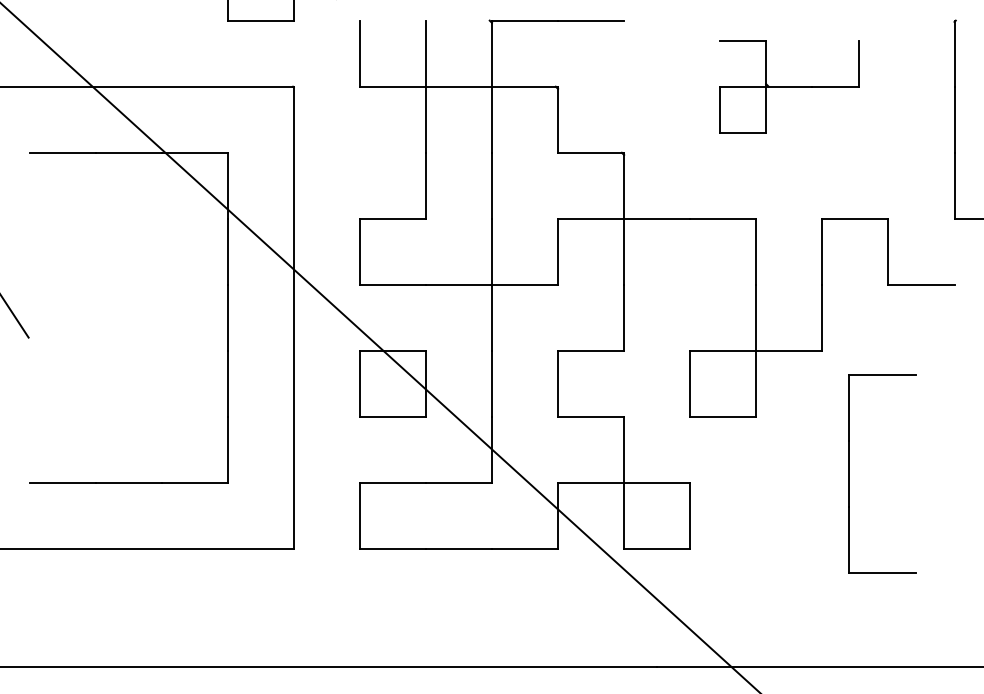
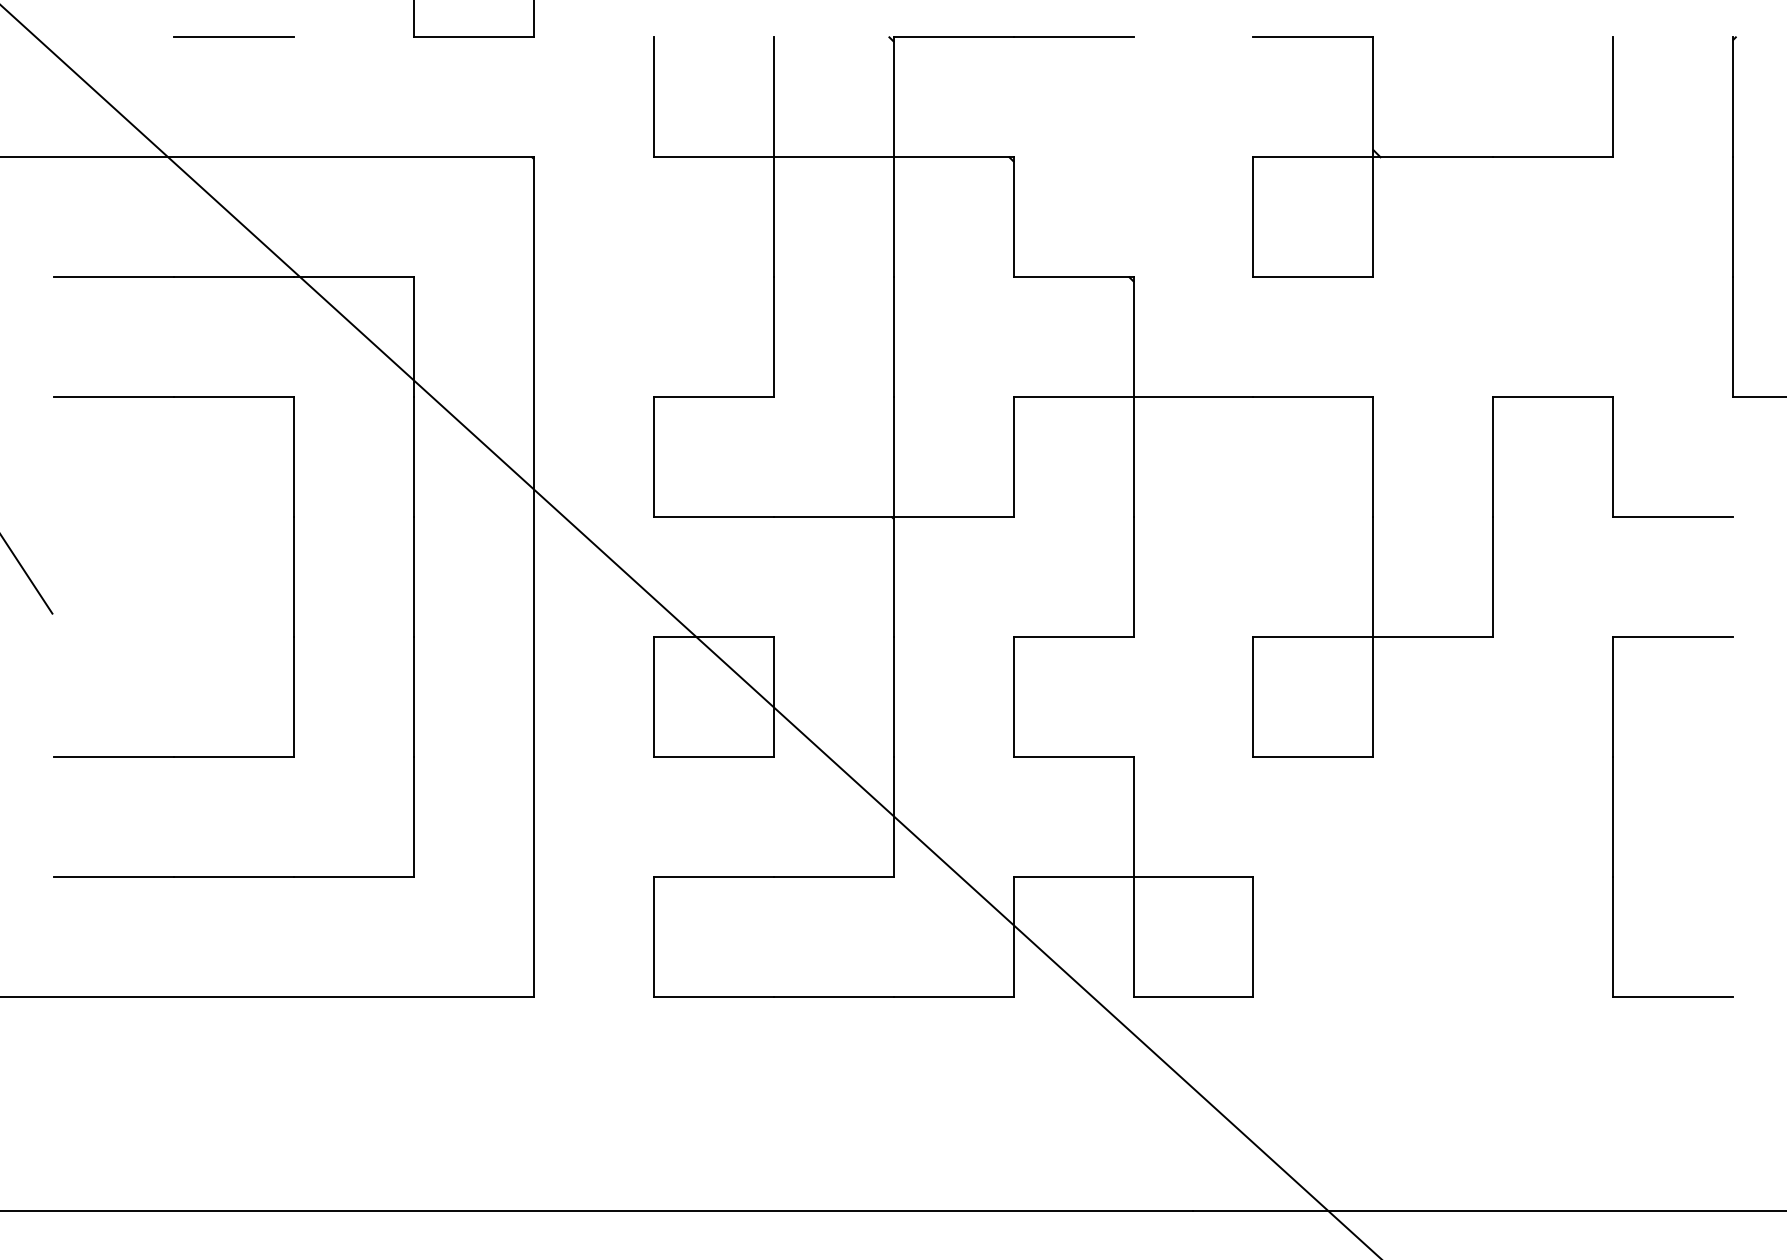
line: (128, 20) -> (233, 37), added
part: (788, 86) -> (1431, 156), size x1.43
part: (161, 317) -> (293, 576), added
part: (849, 473) -> (1613, 816), moved

